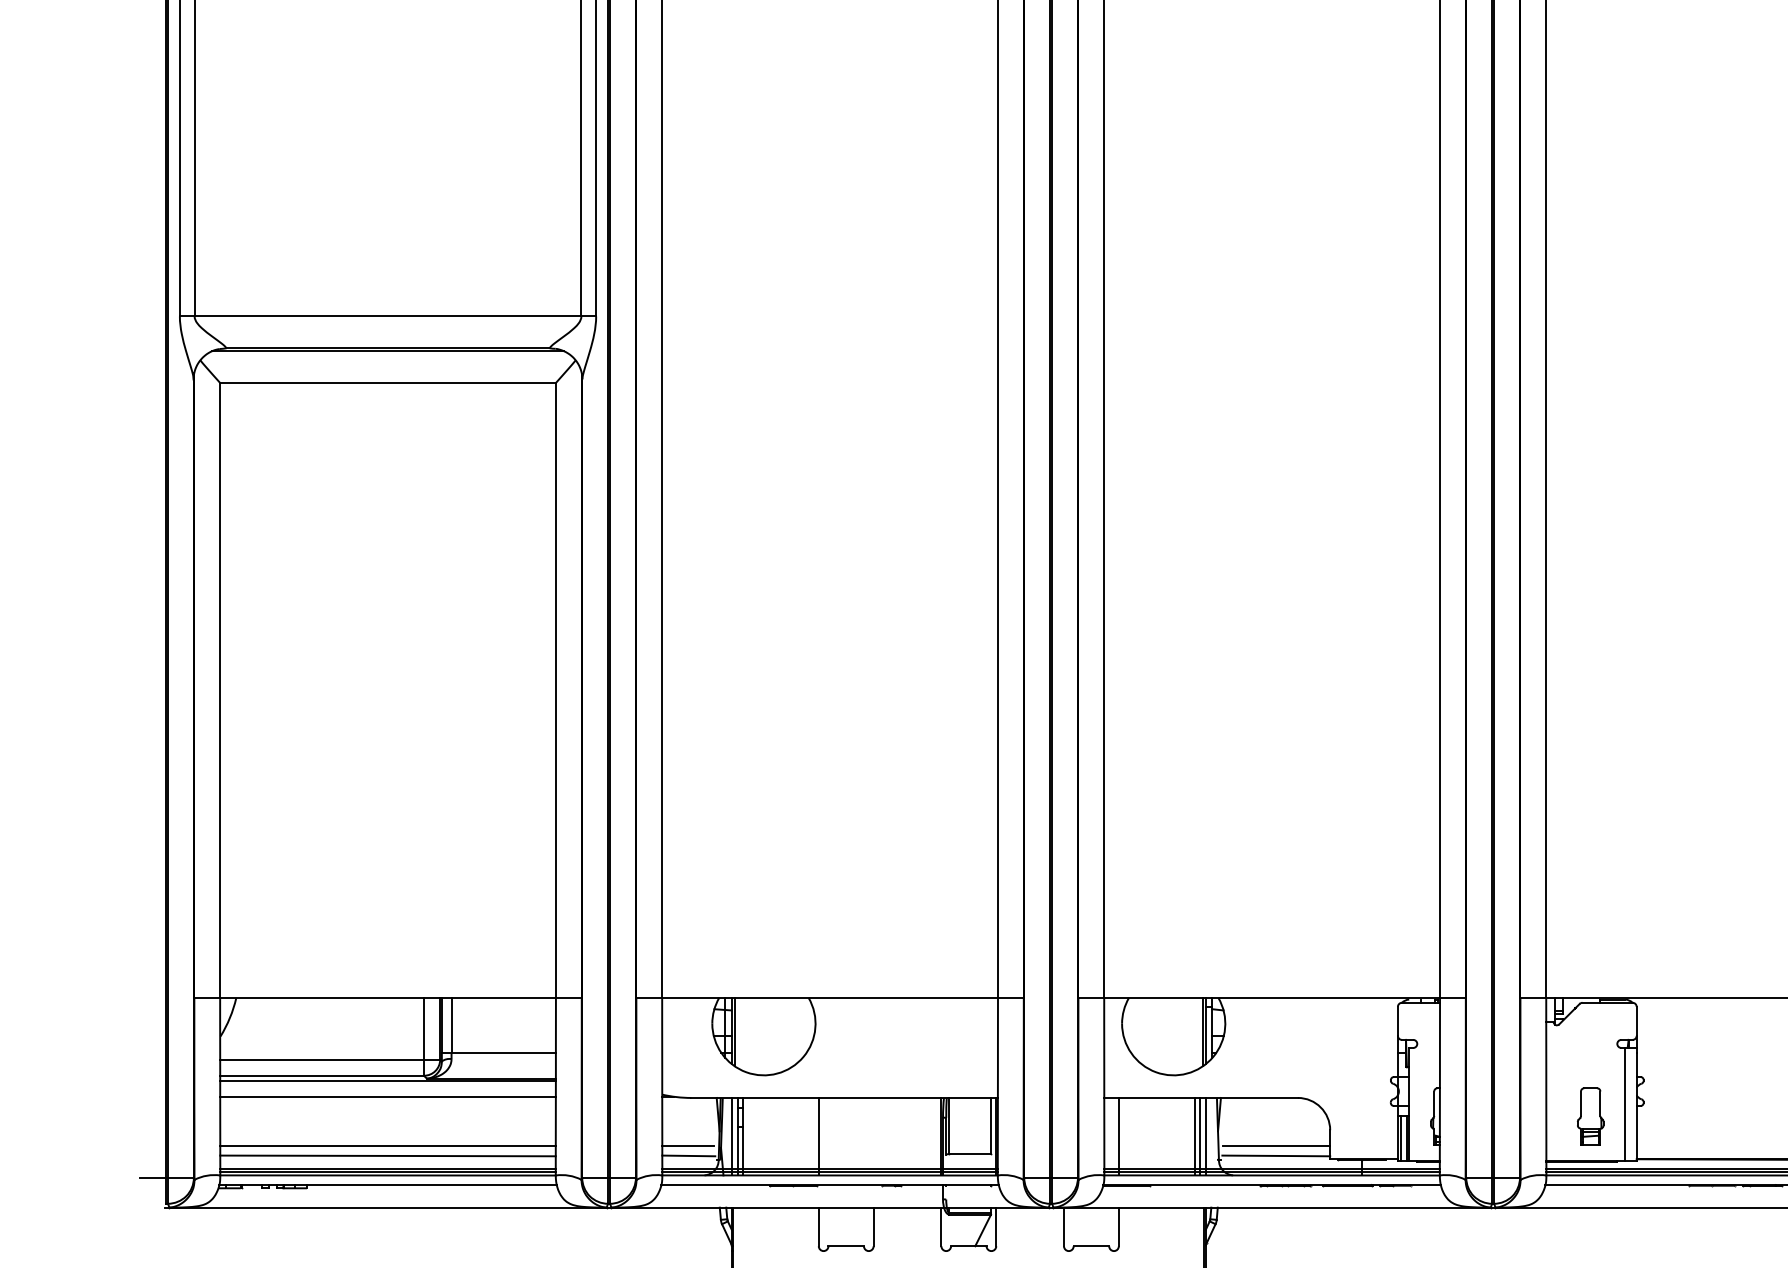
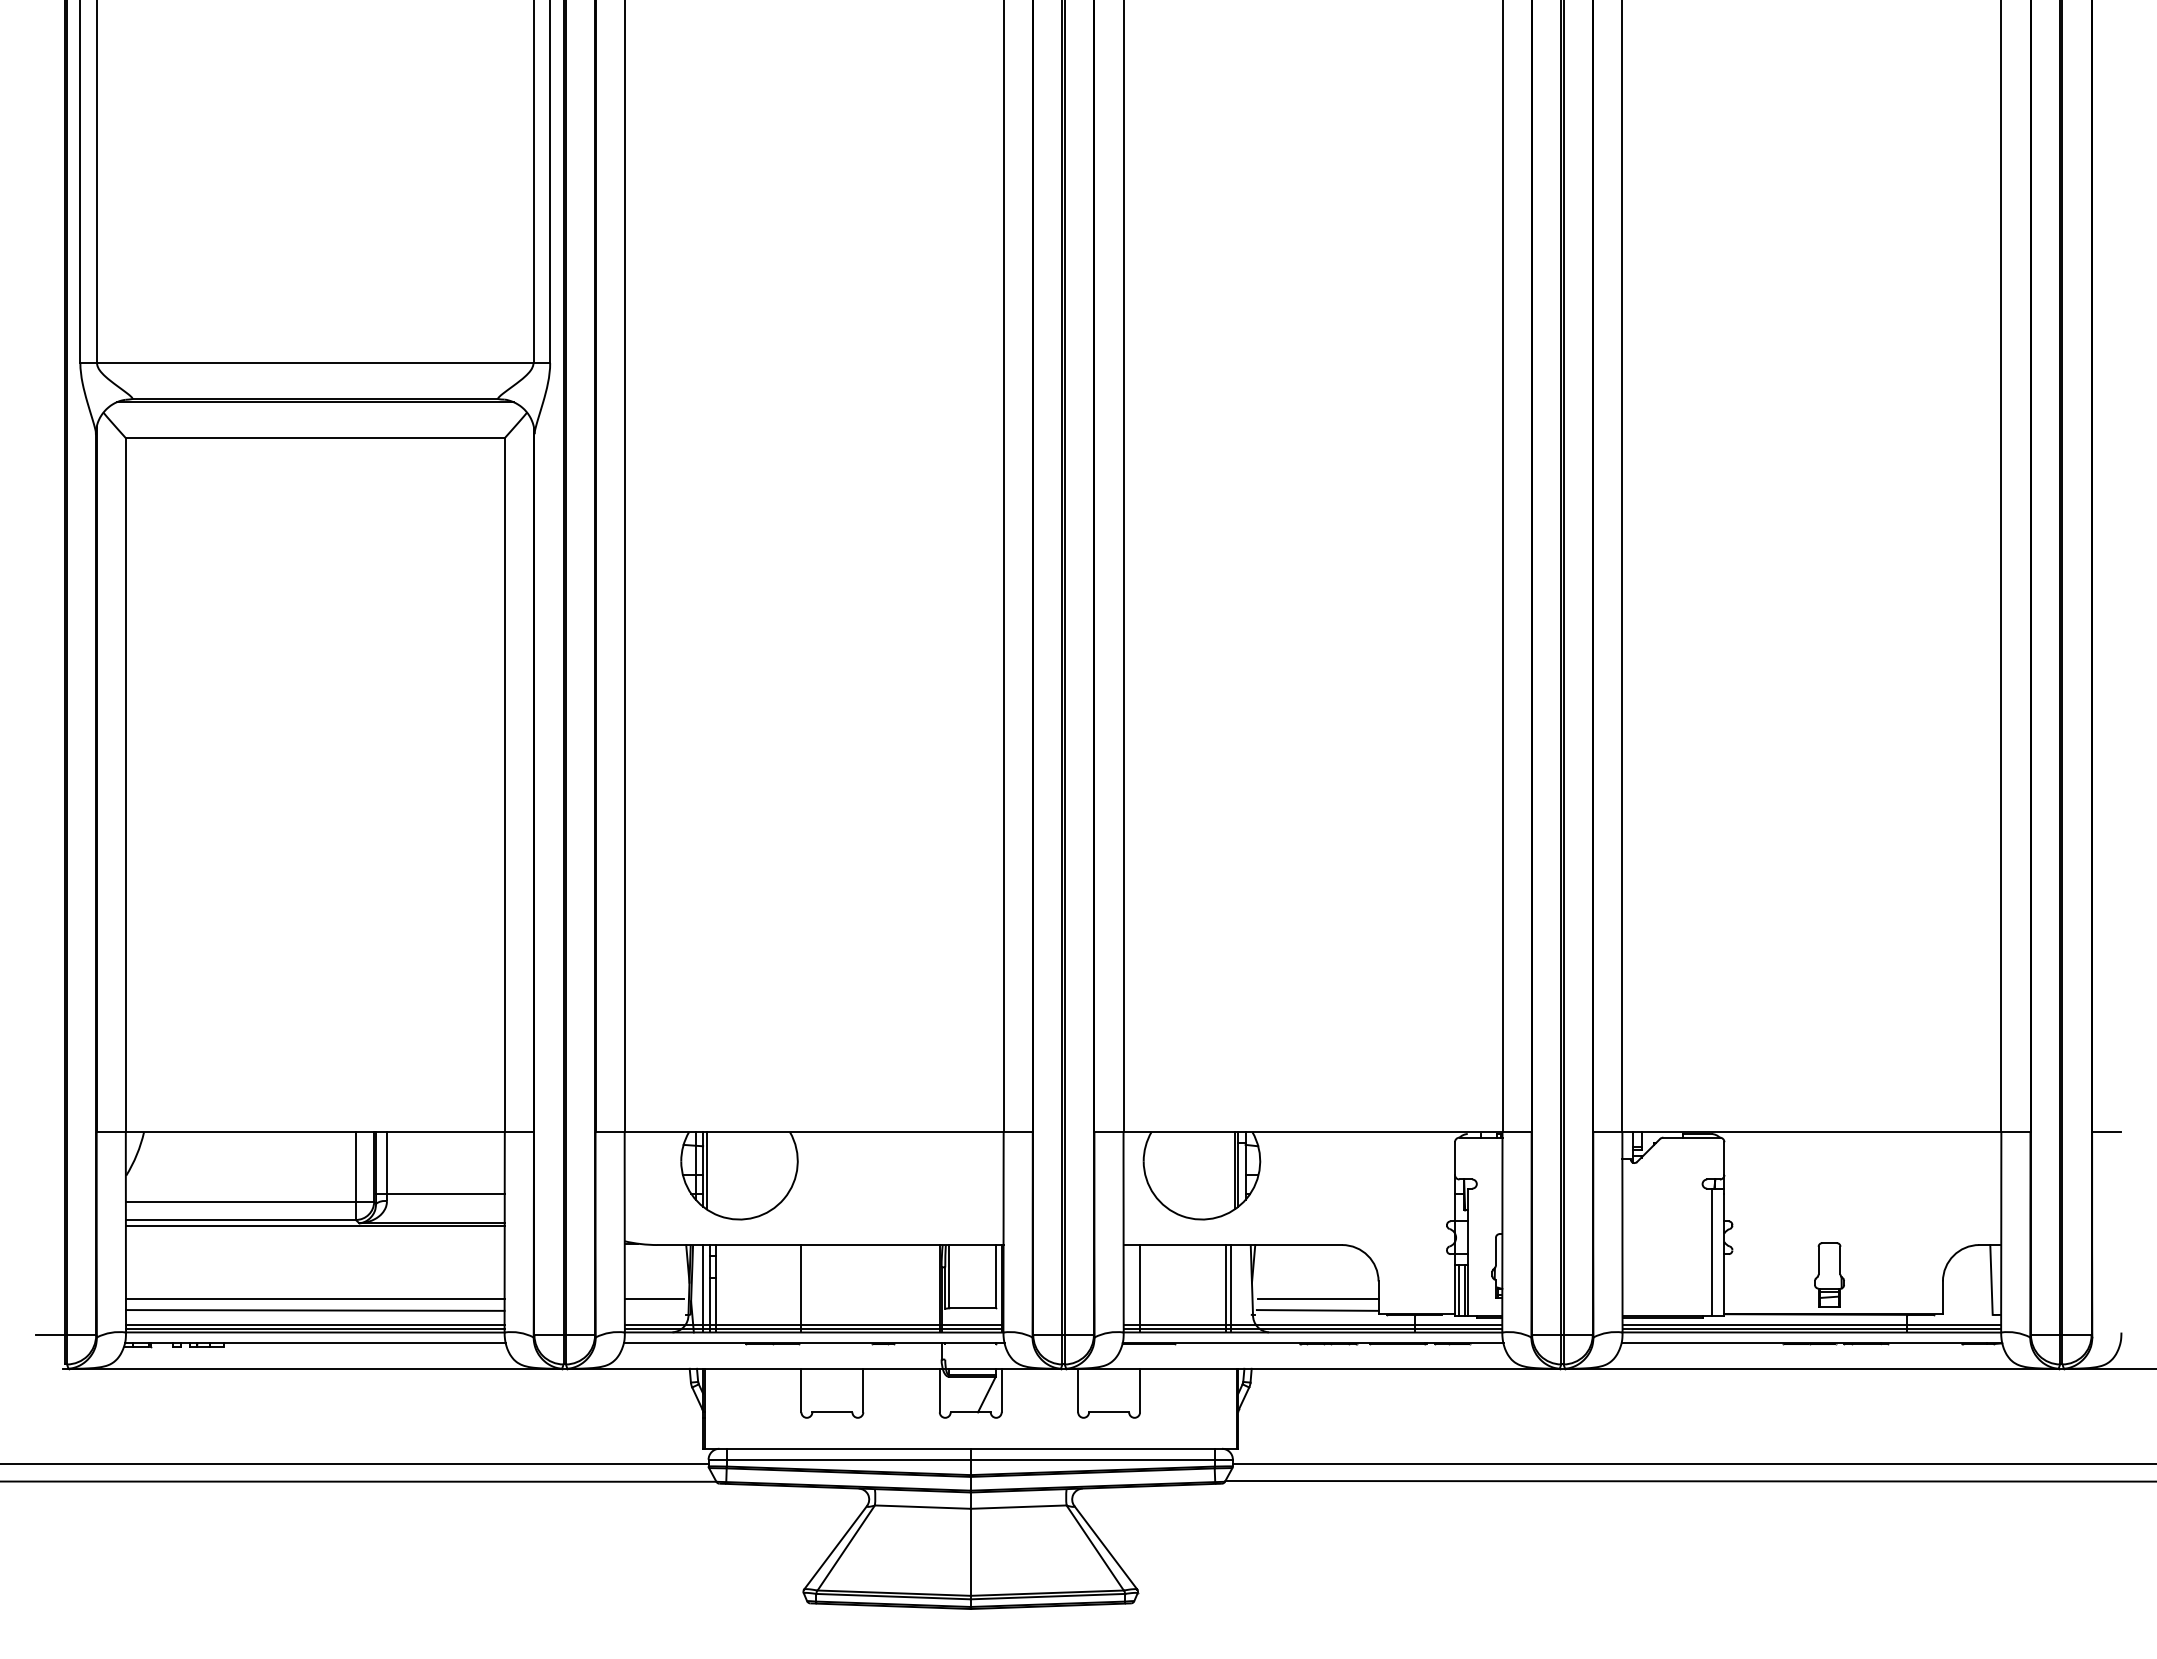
line: (387, 1096) -> (314, 1243), removed
part: (1590, 1116) -> (1829, 1274), moved
line: (1206, 1136) -> (1238, 1288), removed
line: (688, 1155) -> (654, 1310), removed

